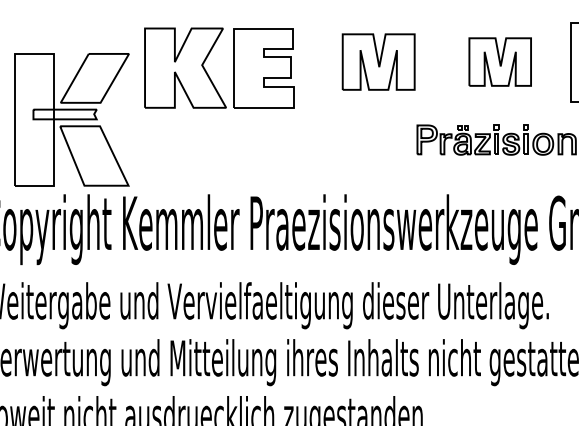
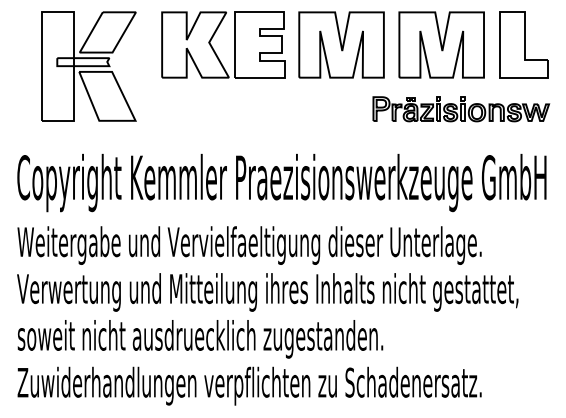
part: (378, 61) -> (341, 44), size x1.43
part: (500, 61) -> (441, 44), size x1.67
part: (208, 73) -> (214, 49), moved
part: (71, 119) -> (88, 66), moved

